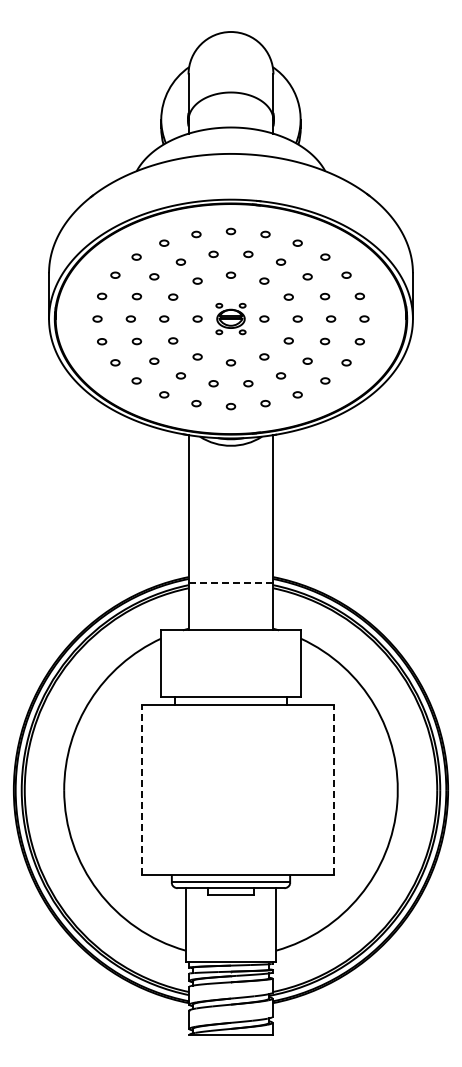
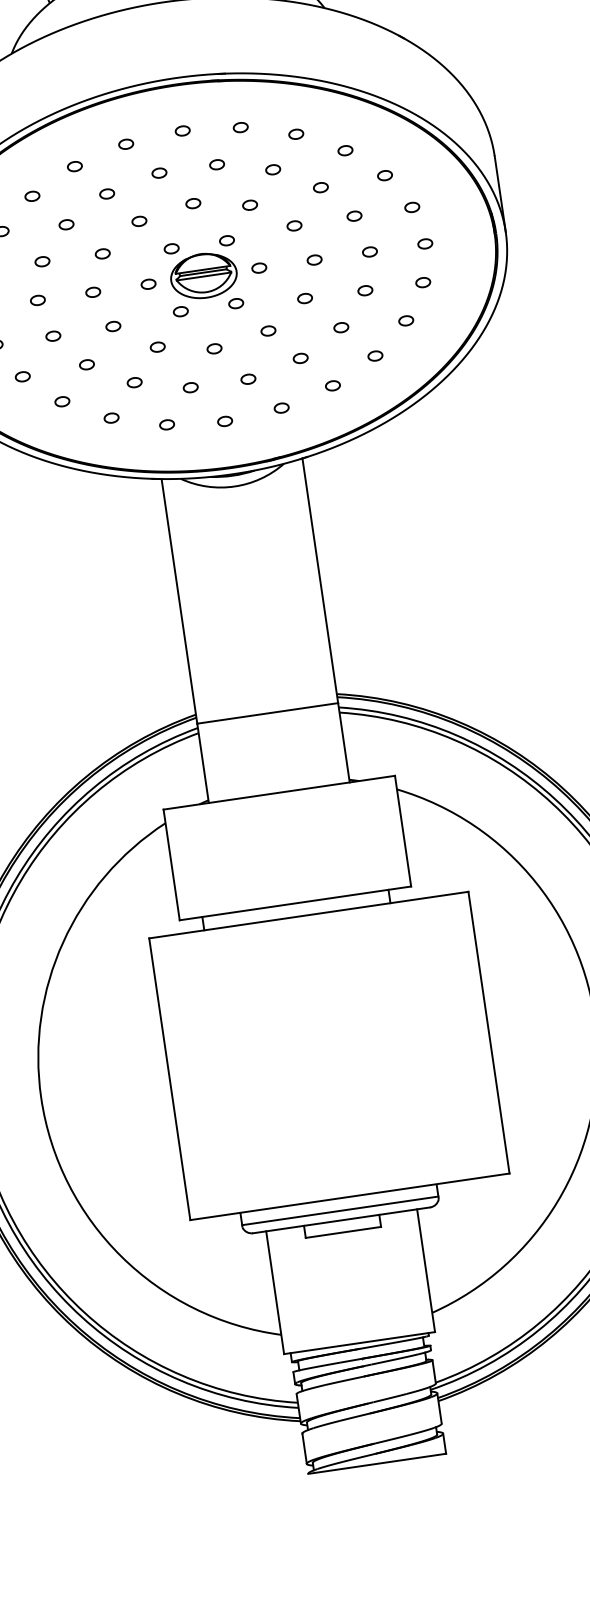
part: (230, 318) -> (202, 275), size x1.43
line: (230, 582) -> (266, 713), dashed -> solid
line: (141, 790) -> (169, 1079), dashed -> solid
line: (334, 790) -> (489, 1033), dashed -> solid

